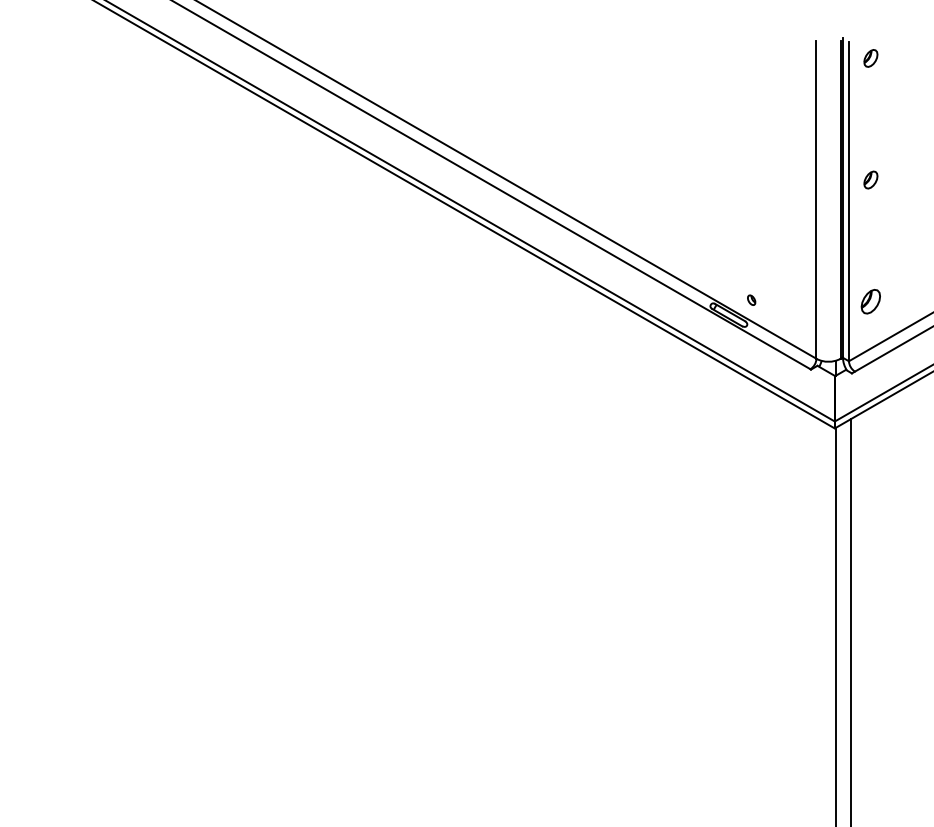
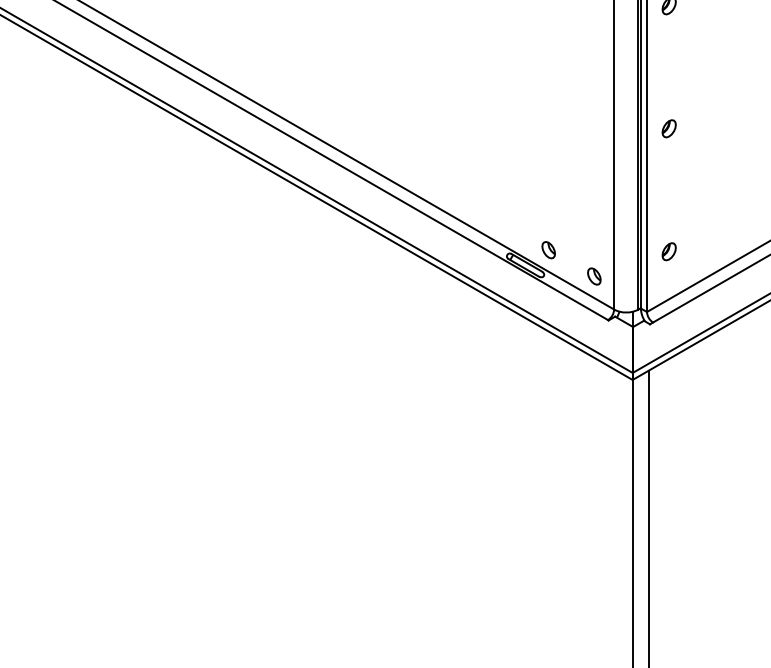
part: (751, 300) -> (548, 250), size x1.67
part: (870, 301) -> (668, 251), size x0.71
part: (796, 326) -> (593, 276), added

